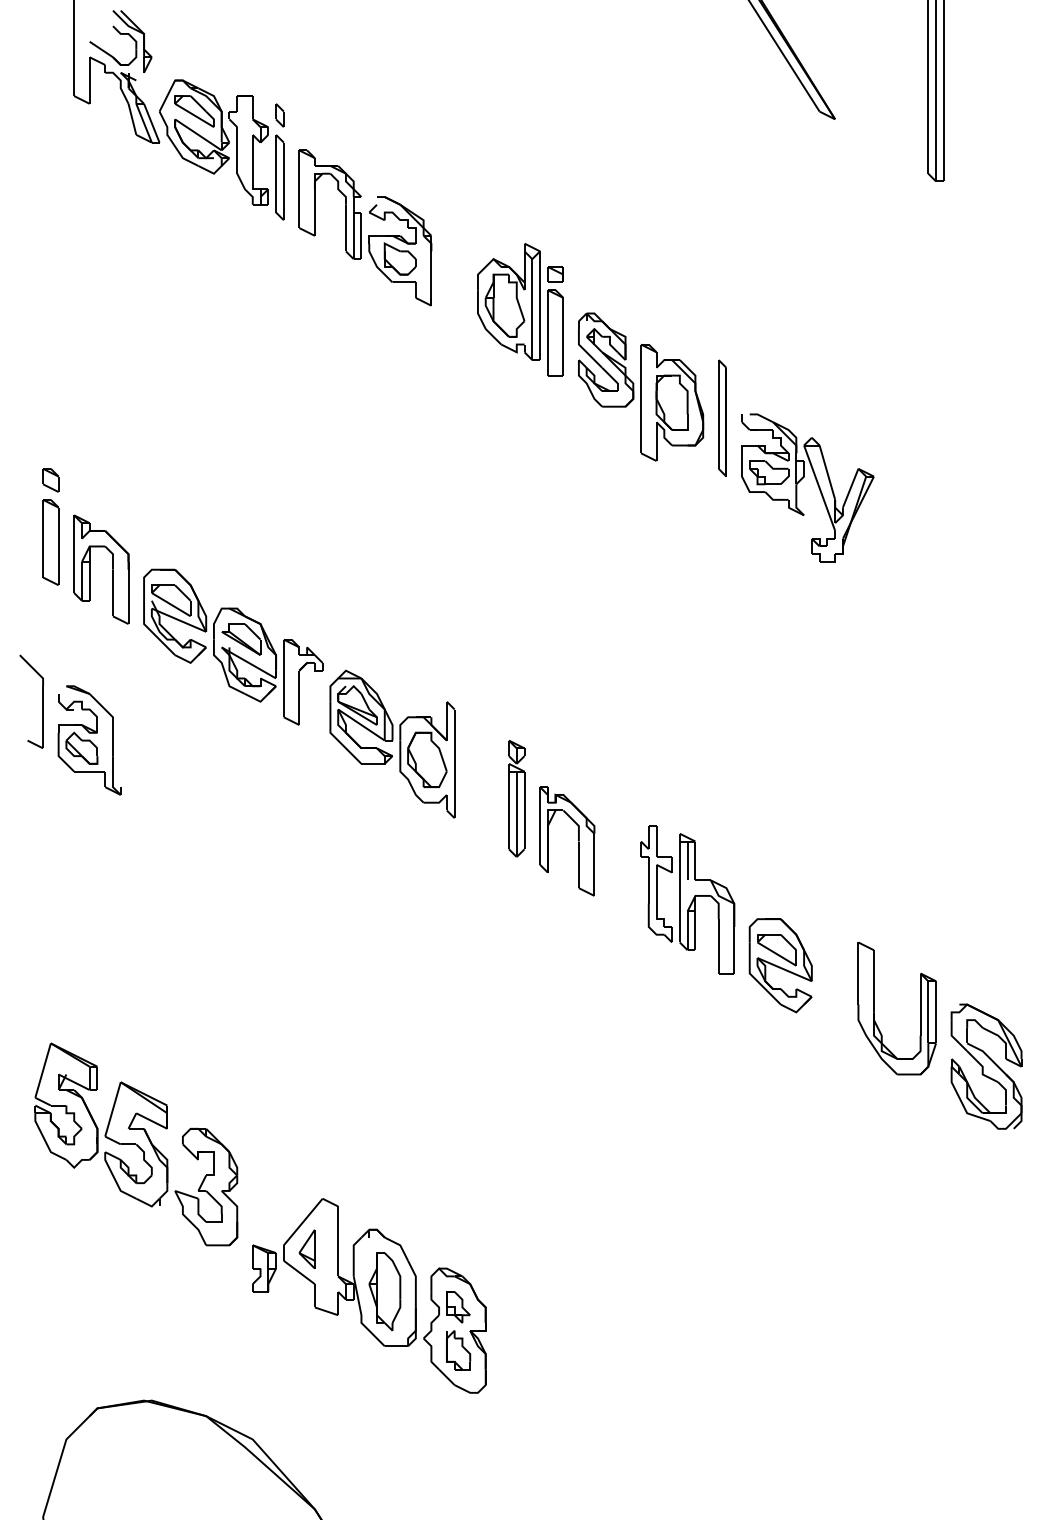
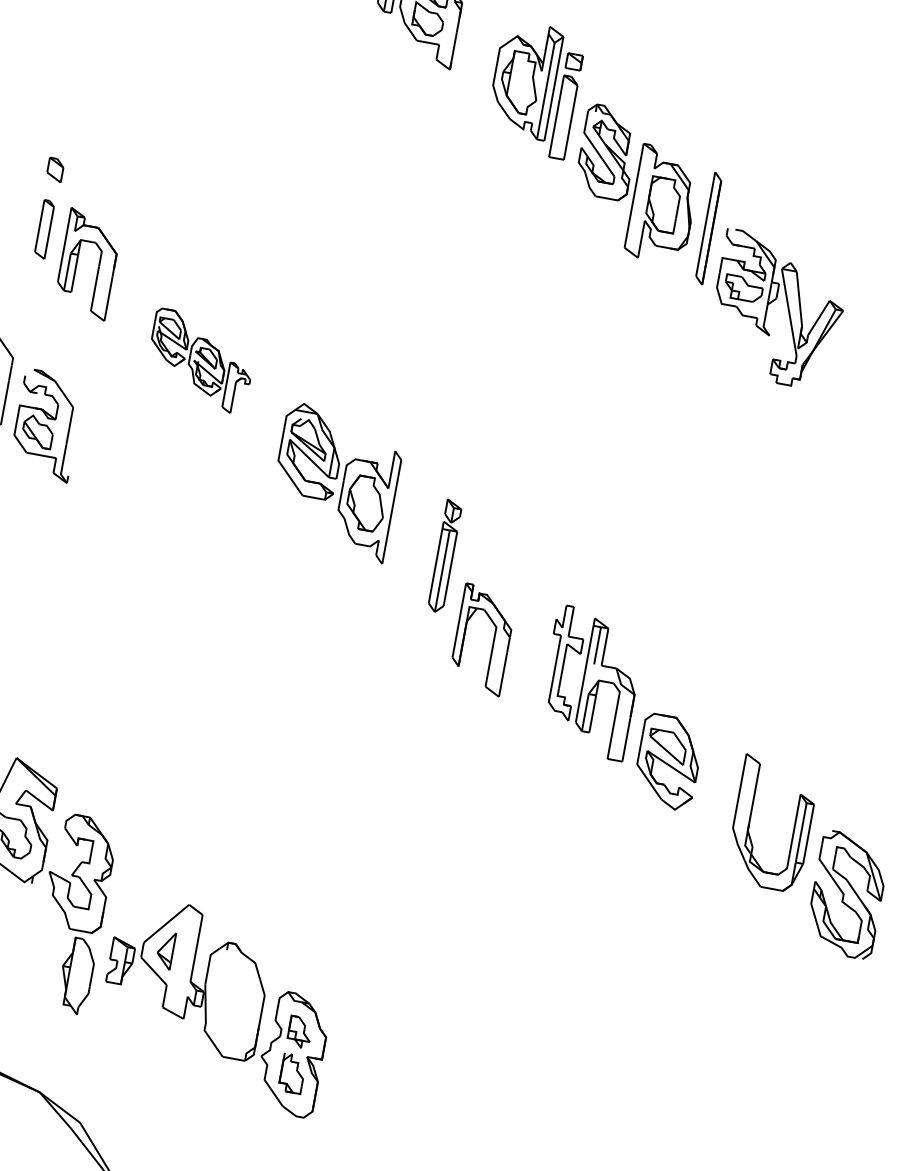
part: (50, 542) -> (44, 229), size x0.7
part: (233, 646) -> (200, 360), size x0.6
part: (578, 841) -> (493, 642), moved
part: (384, 1291) -> (76, 975), moved

